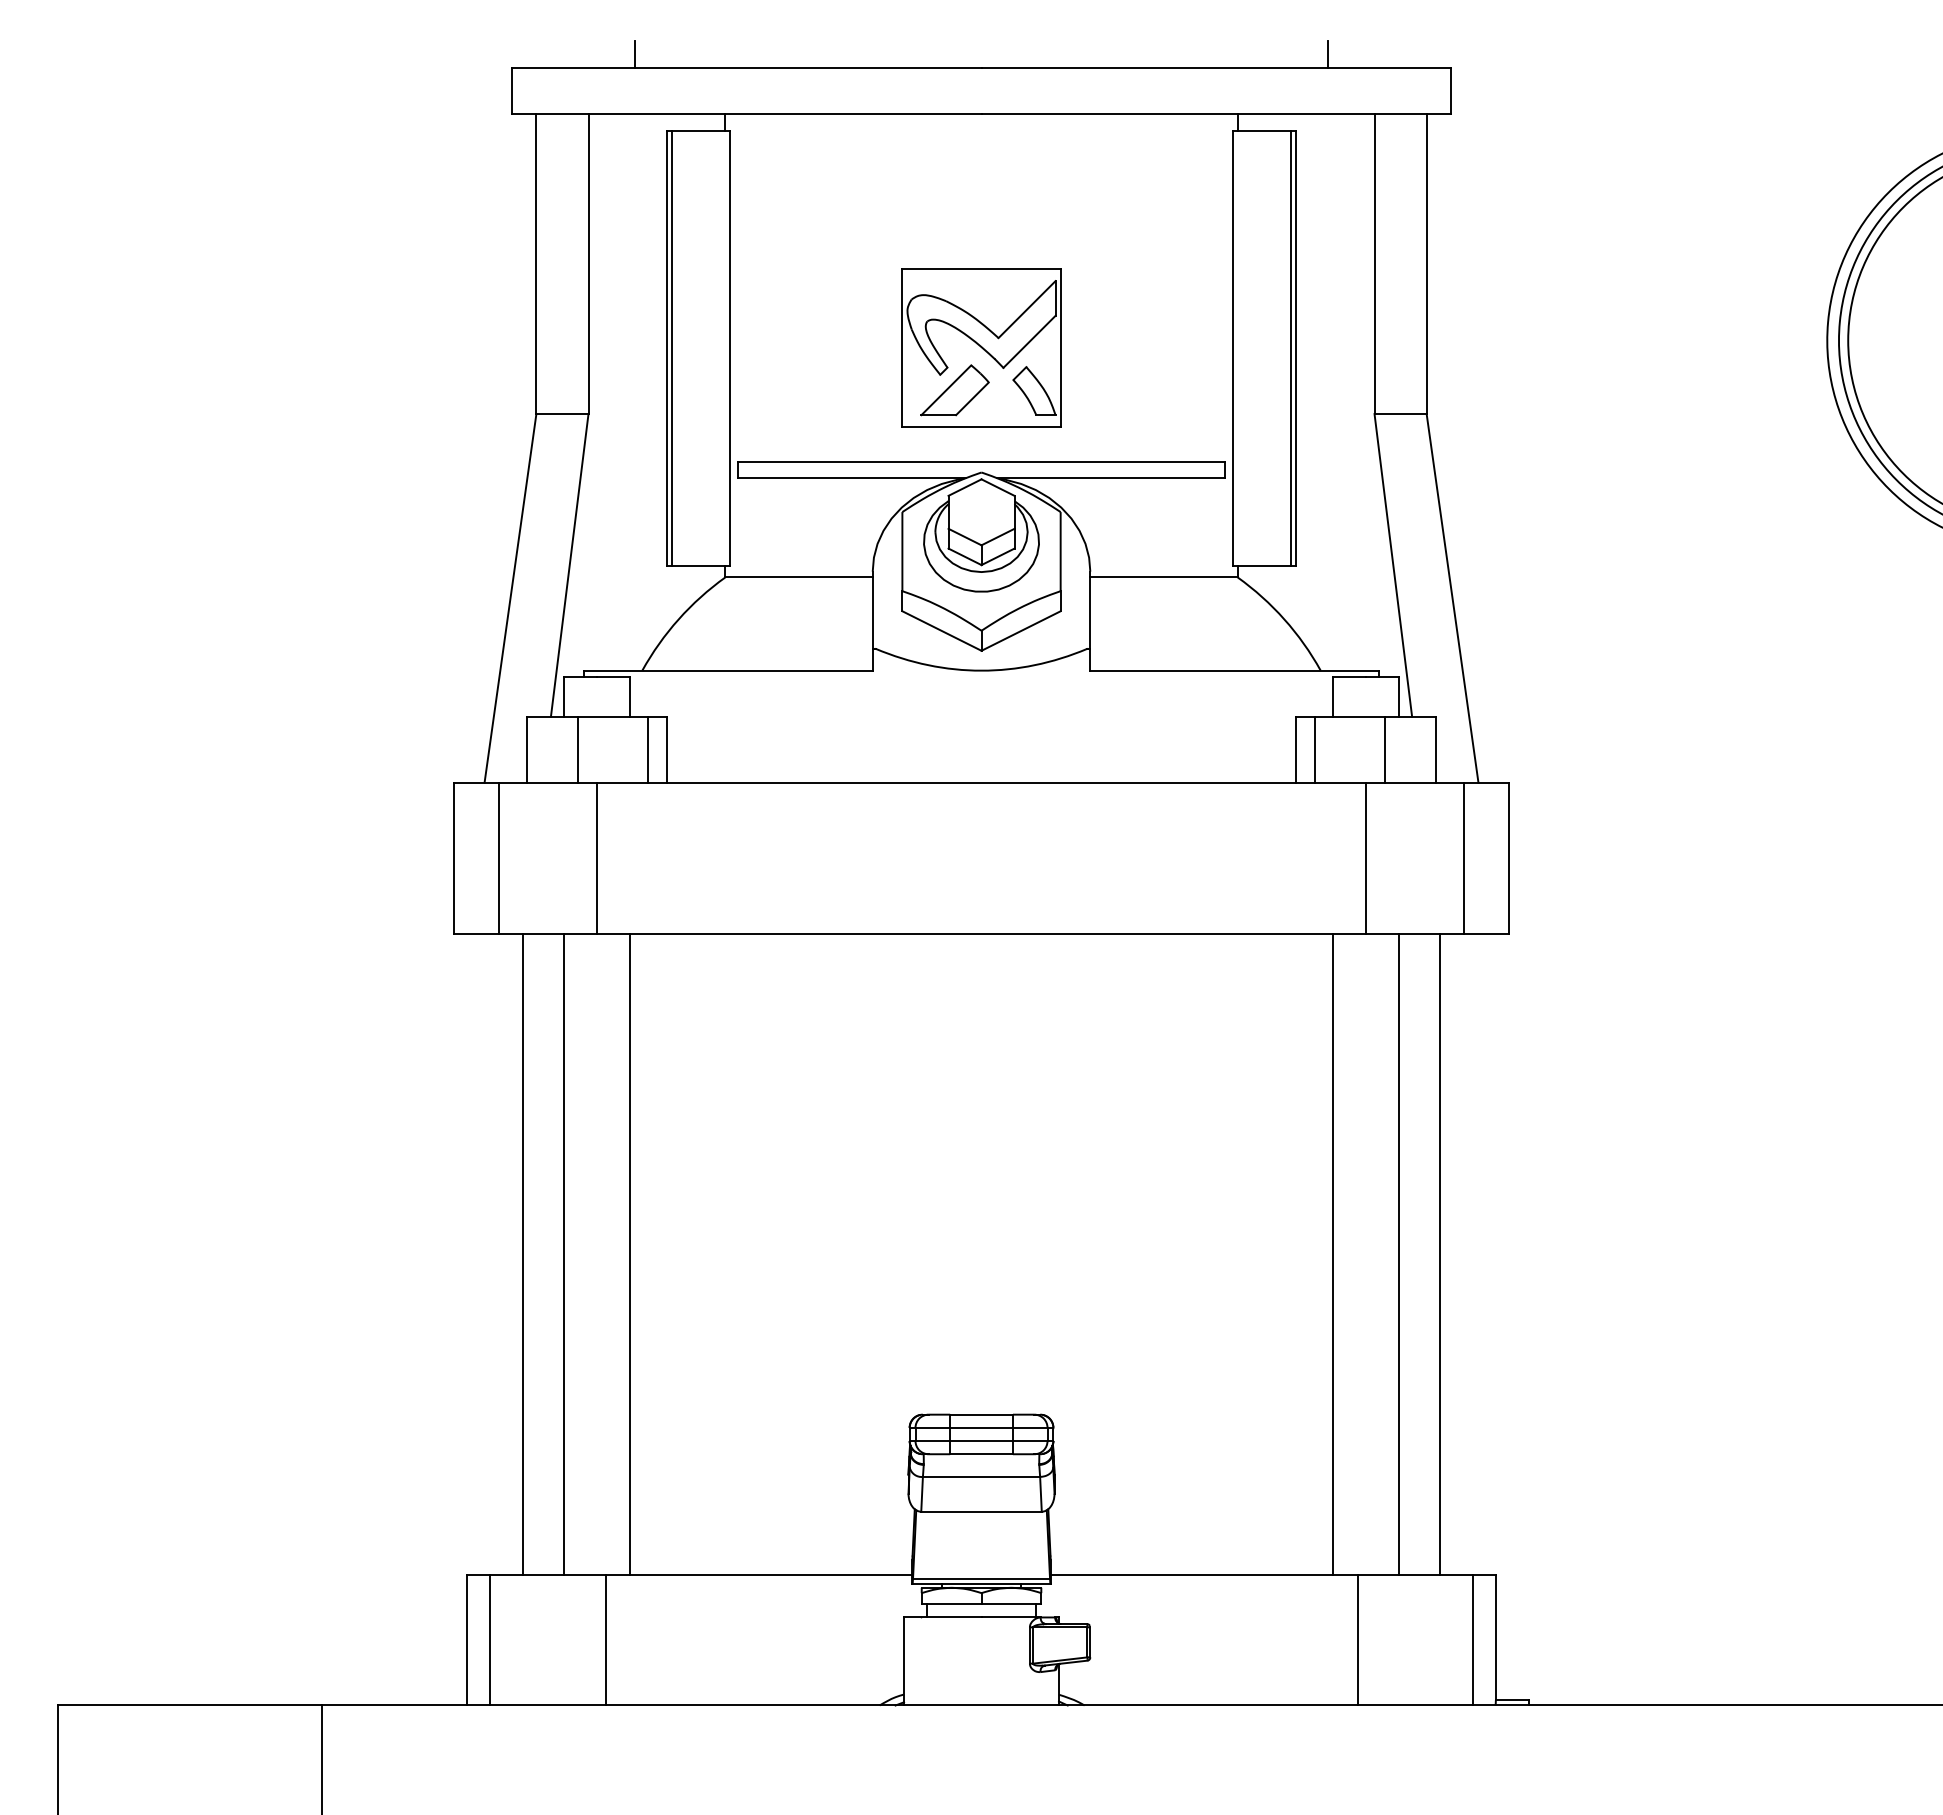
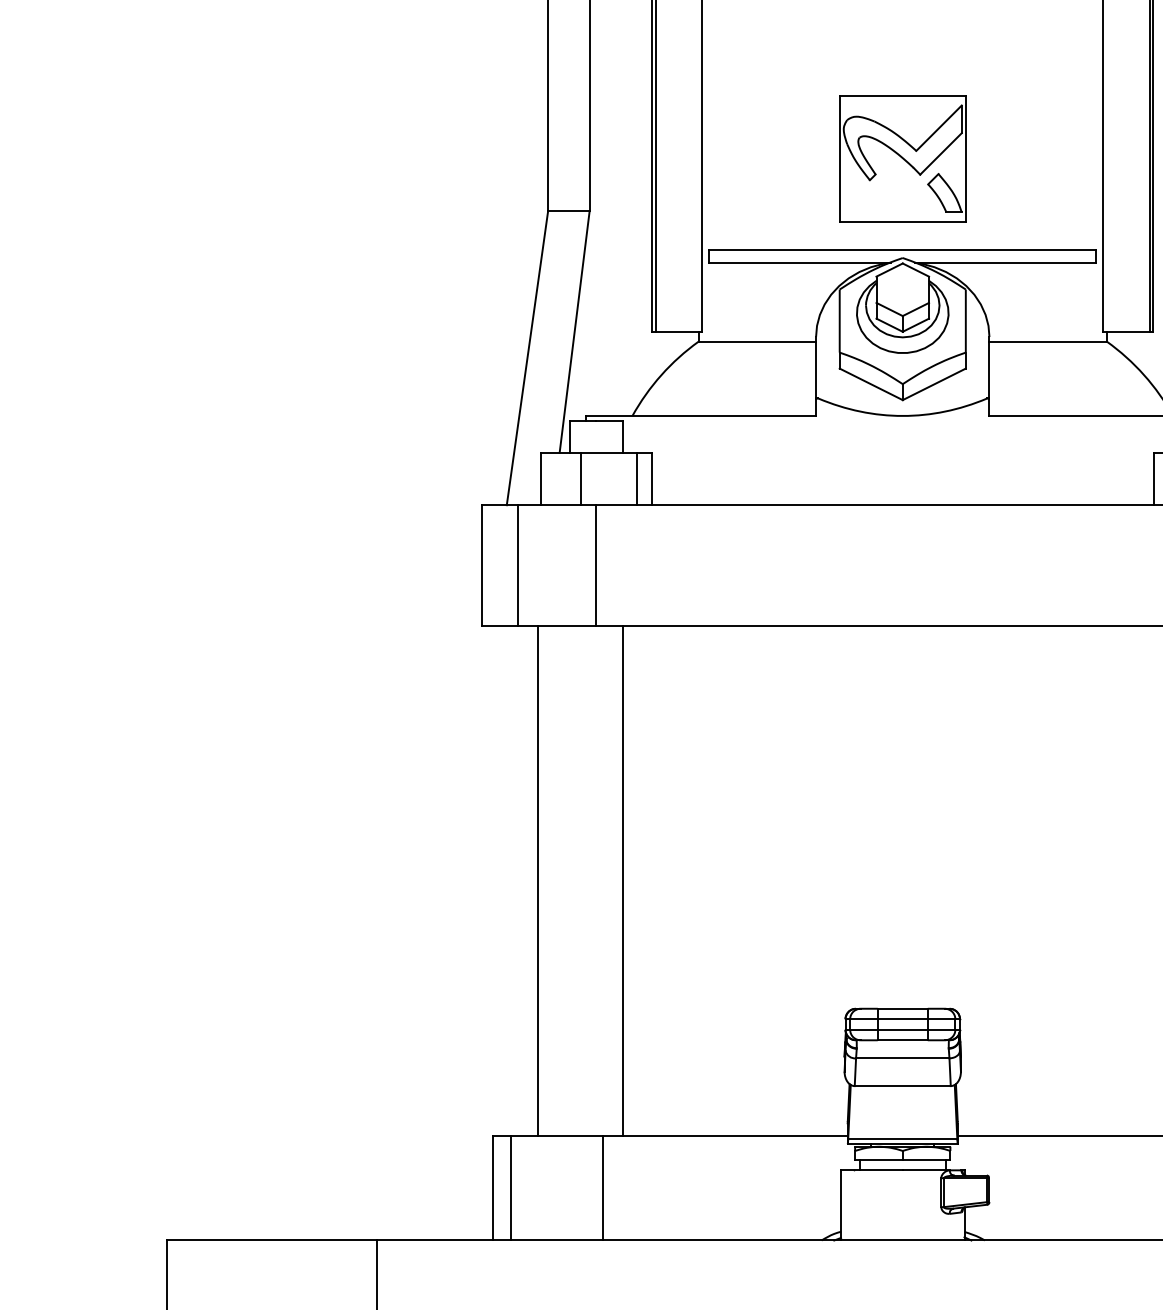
part: (954, 390) -> (881, 192), removed
line: (563, 1254) -> (569, 881), removed

